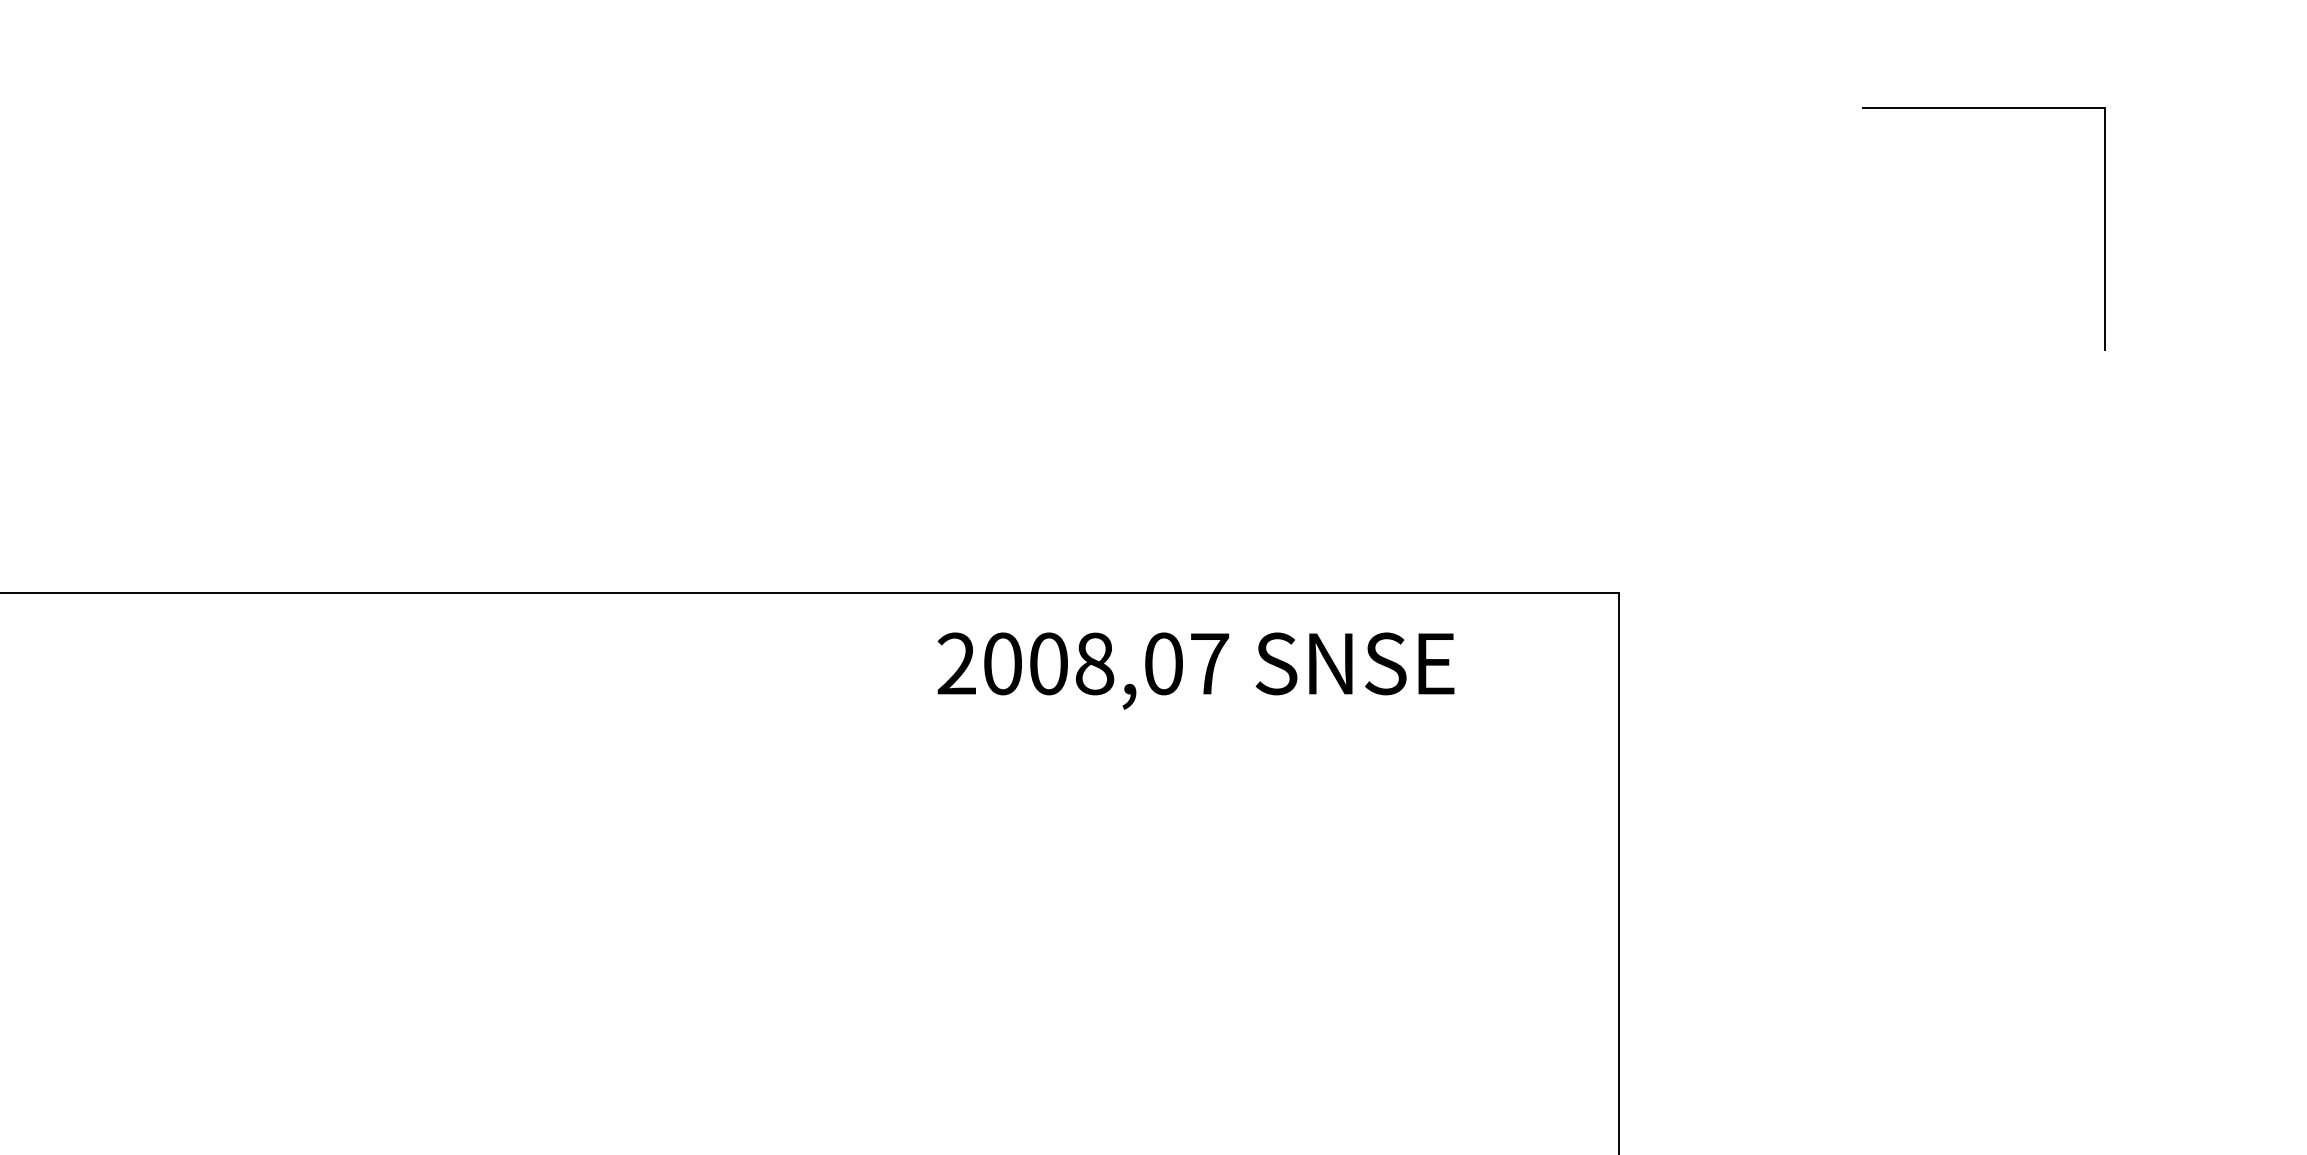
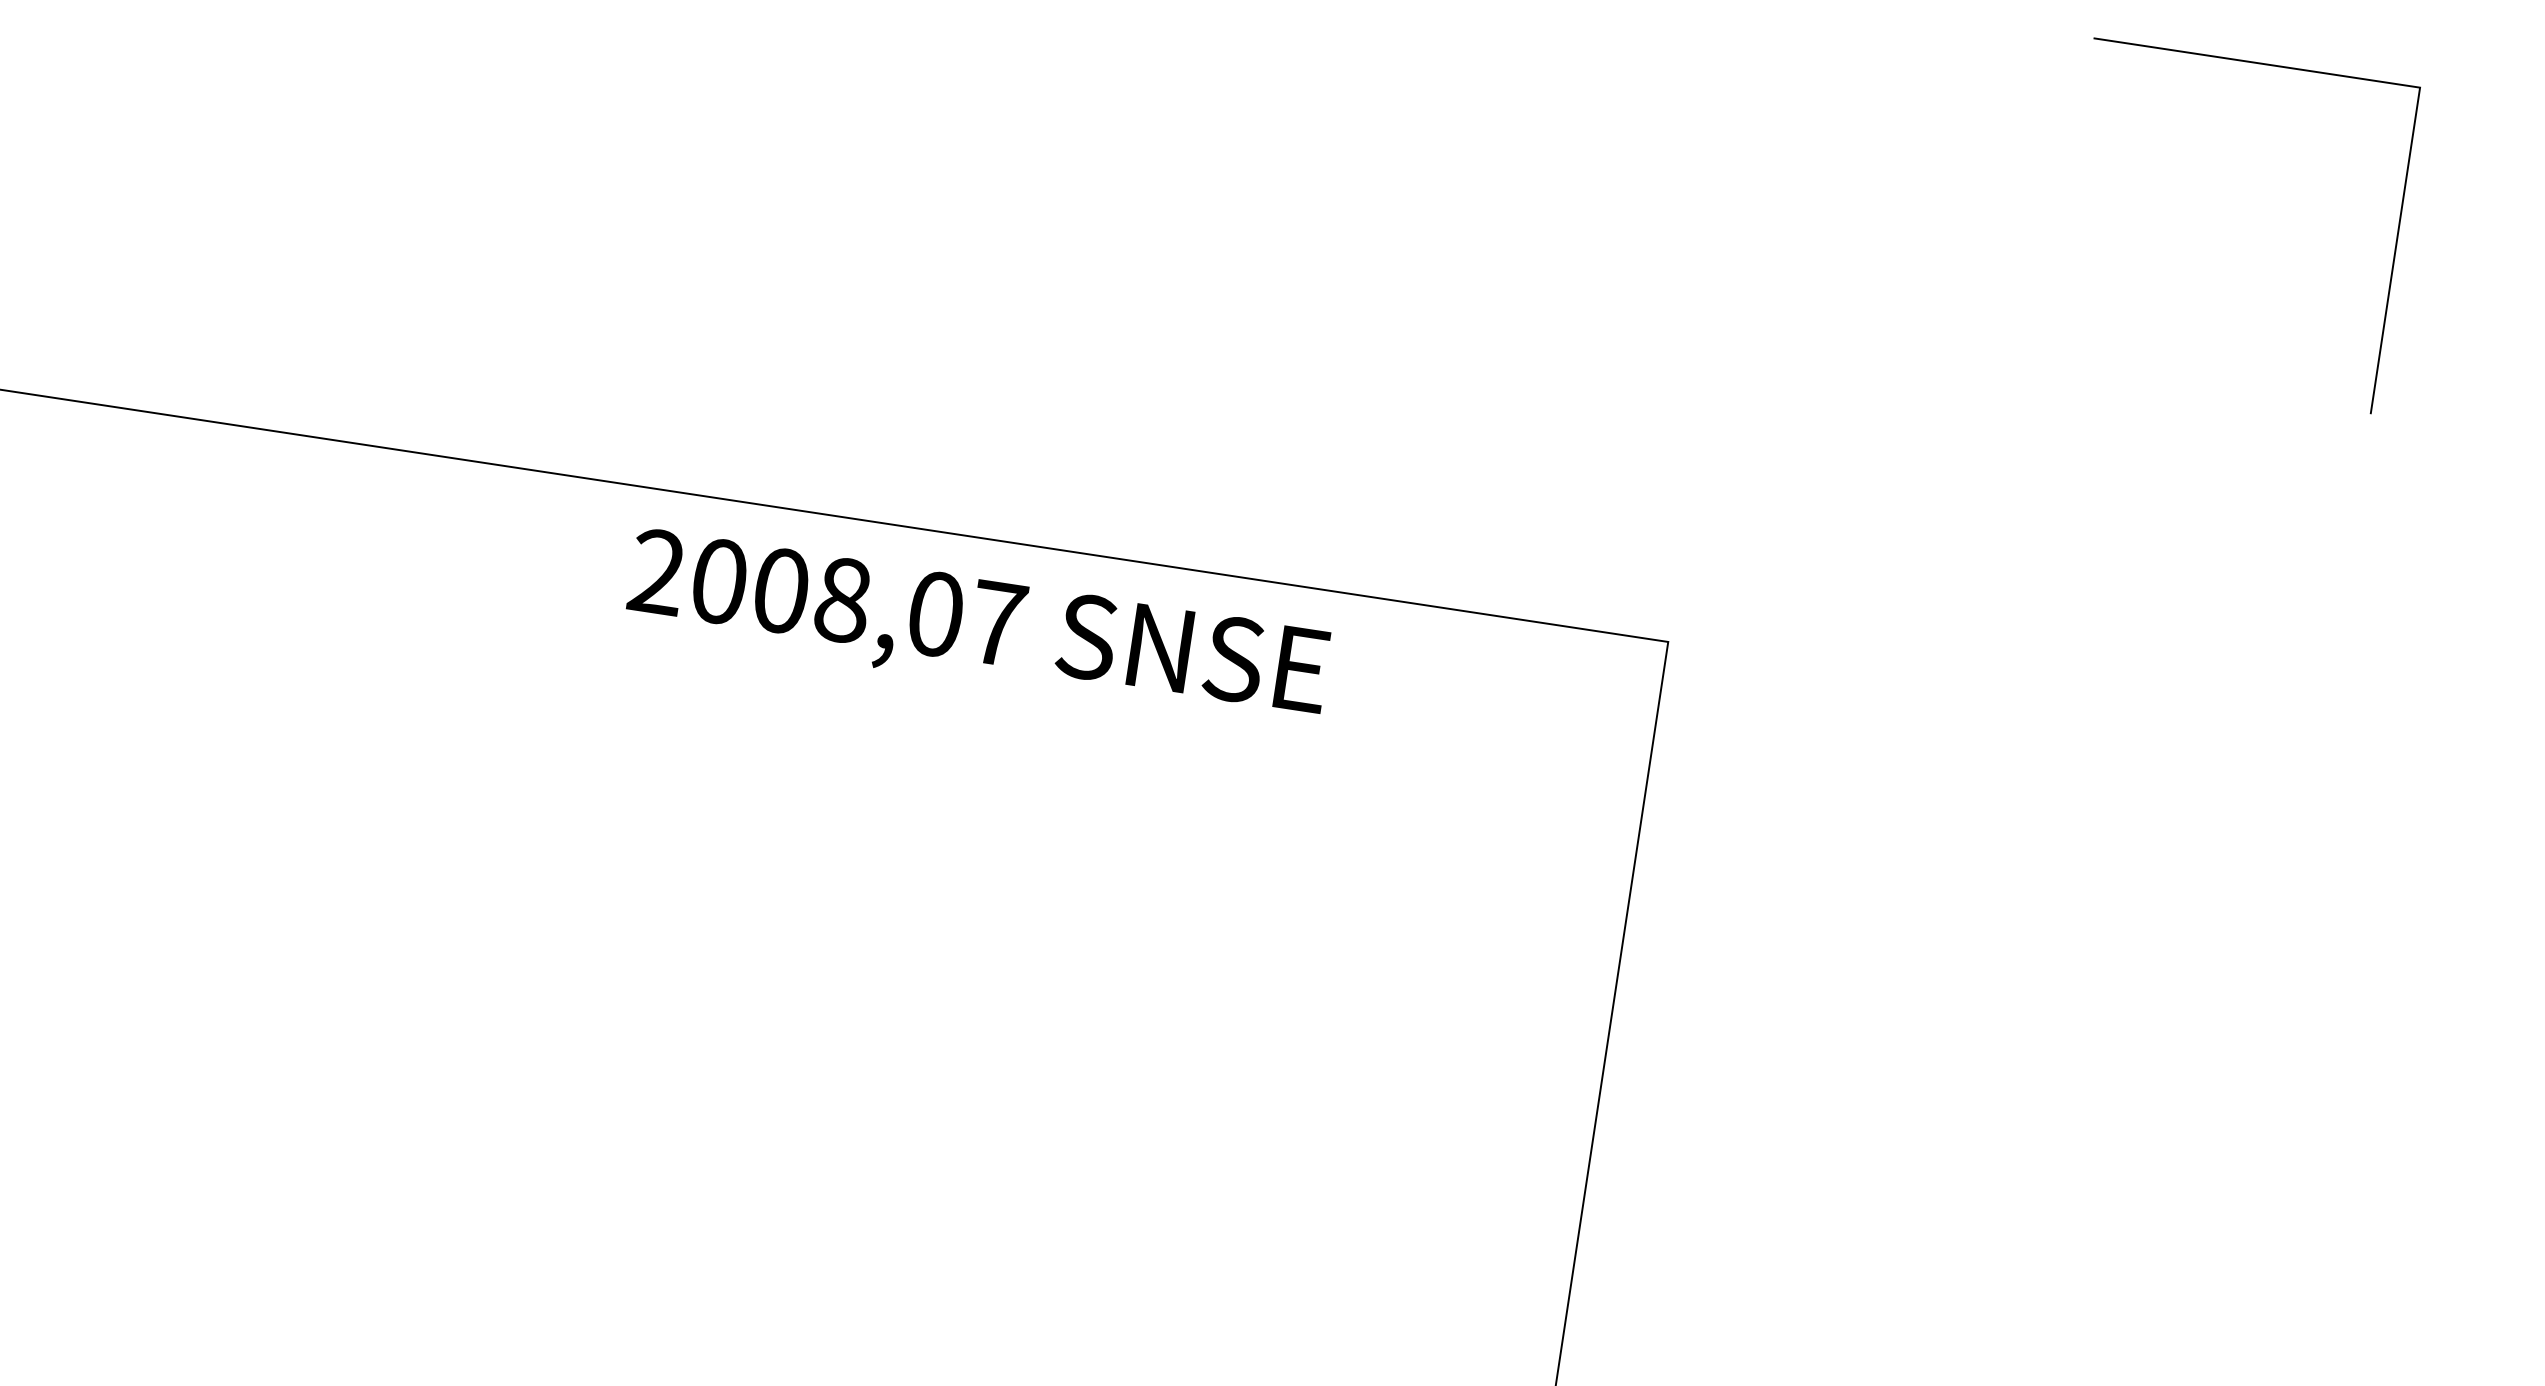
text: (1195, 670) -> (977, 629), moved

